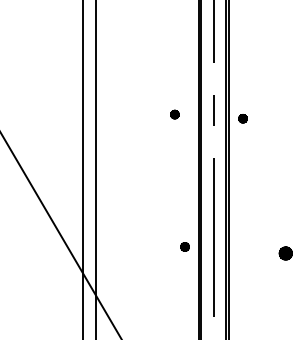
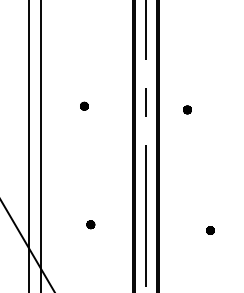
part: (174, 114) -> (84, 106), moved
part: (242, 118) -> (187, 109), moved
part: (184, 246) -> (90, 224), moved
part: (285, 253) -> (210, 230), size x0.62

